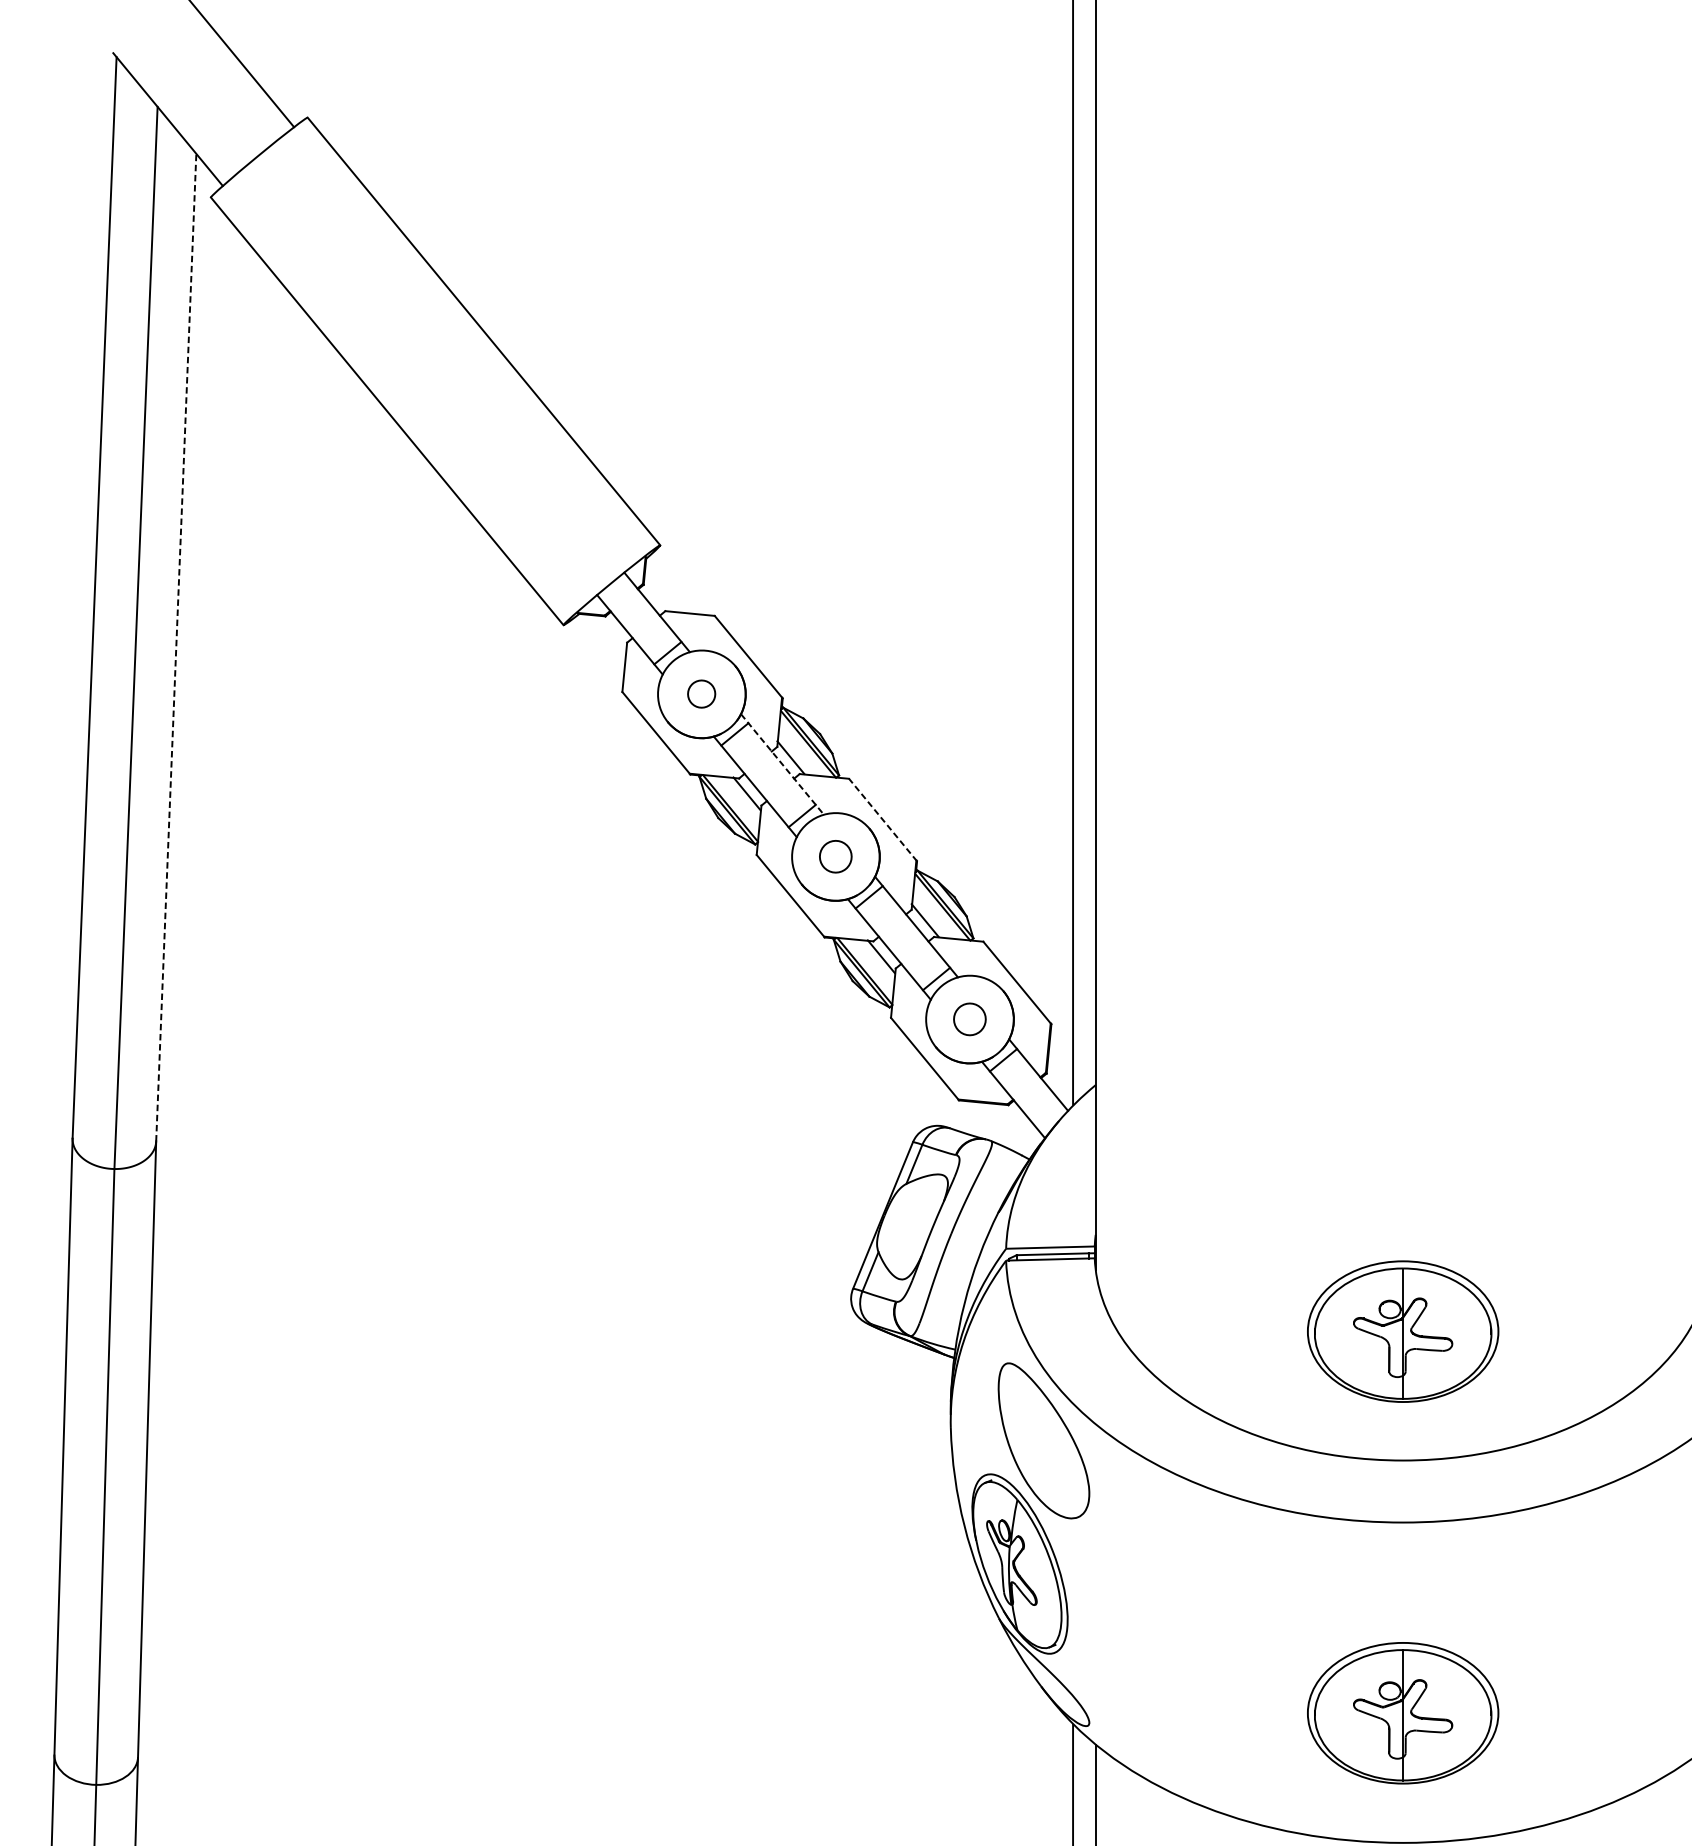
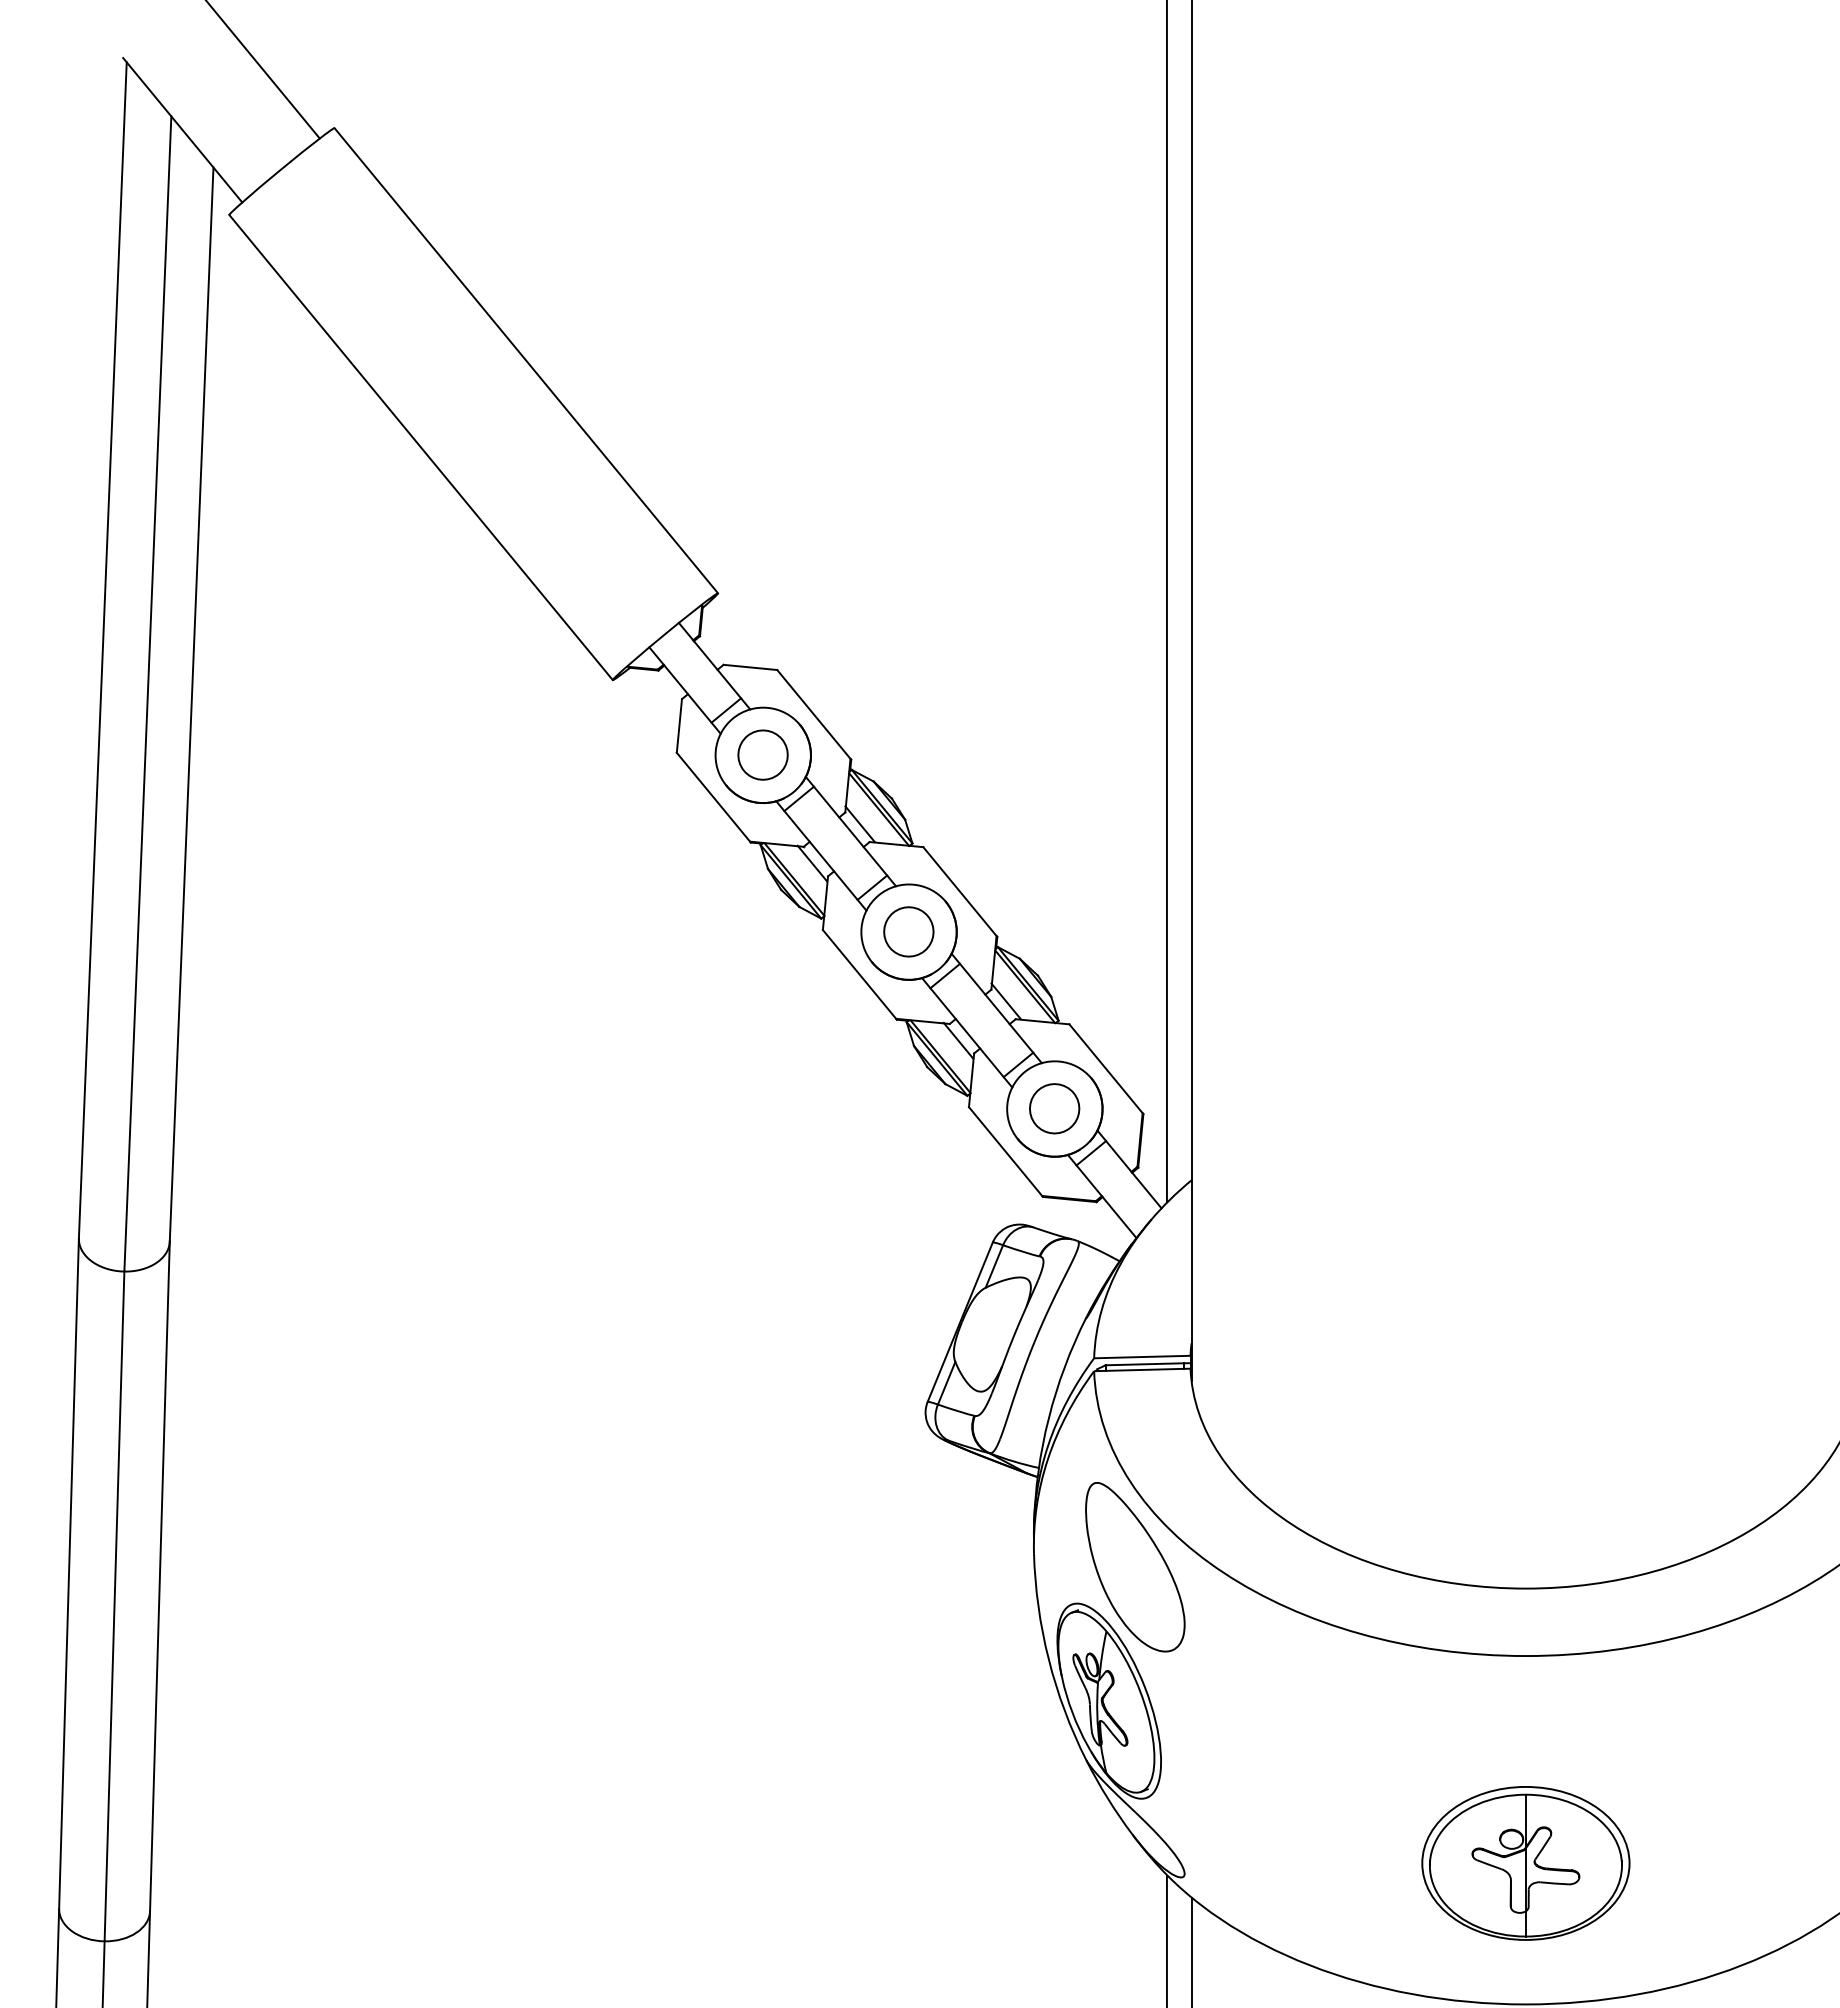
line: (176, 647) -> (191, 704), dashed -> solid
part: (701, 693) -> (762, 754), size x1.67
line: (782, 764) -> (850, 831), dashed -> solid
line: (883, 819) -> (960, 891), dashed -> solid
part: (835, 856) -> (908, 931), size x1.43
part: (969, 1019) -> (1054, 1108), size x1.43
part: (1402, 1331) -> (1525, 1448), removed

